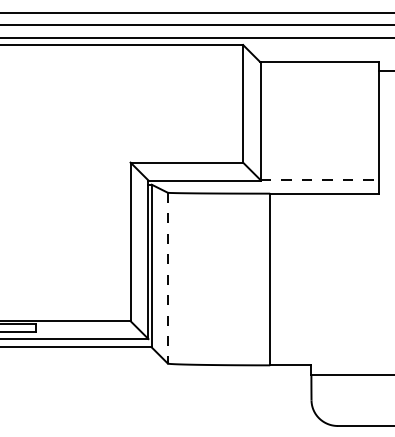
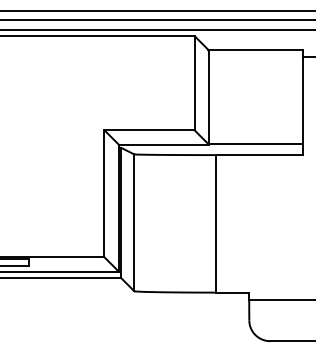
line: (320, 180) -> (256, 144), dashed -> solid
line: (168, 279) -> (134, 223), dashed -> solid

